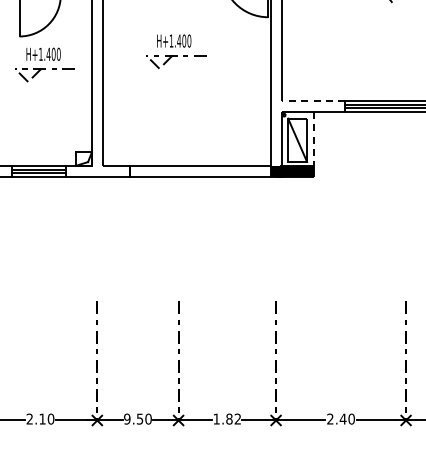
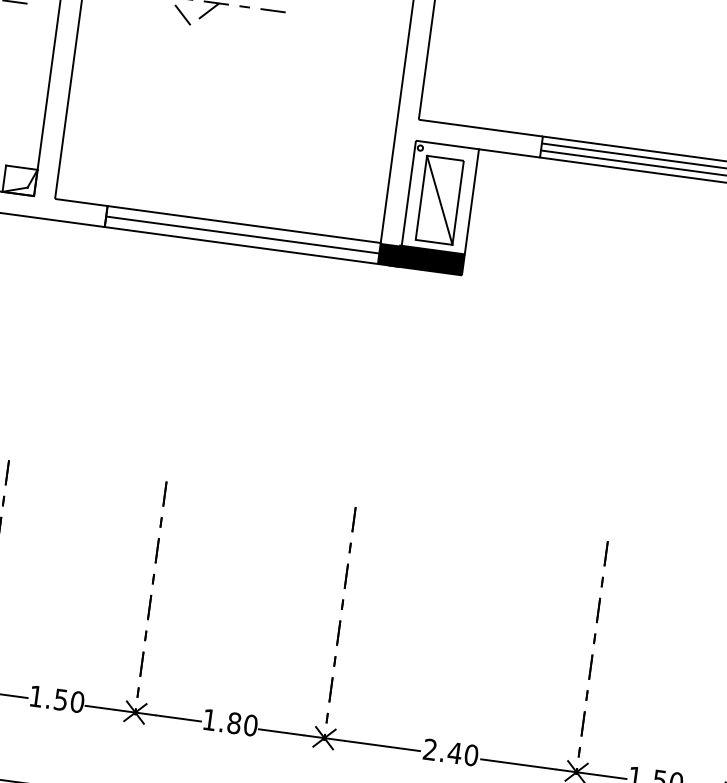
line: (313, 100) -> (480, 127), dashed -> solid
line: (314, 139) -> (472, 203), dashed -> solid
line: (202, 171) -> (247, 235), added
text: (127, 418) -> (36, 695), 9.50 -> 1.50
text: (237, 418) -> (250, 724), 1.82 -> 1.80

